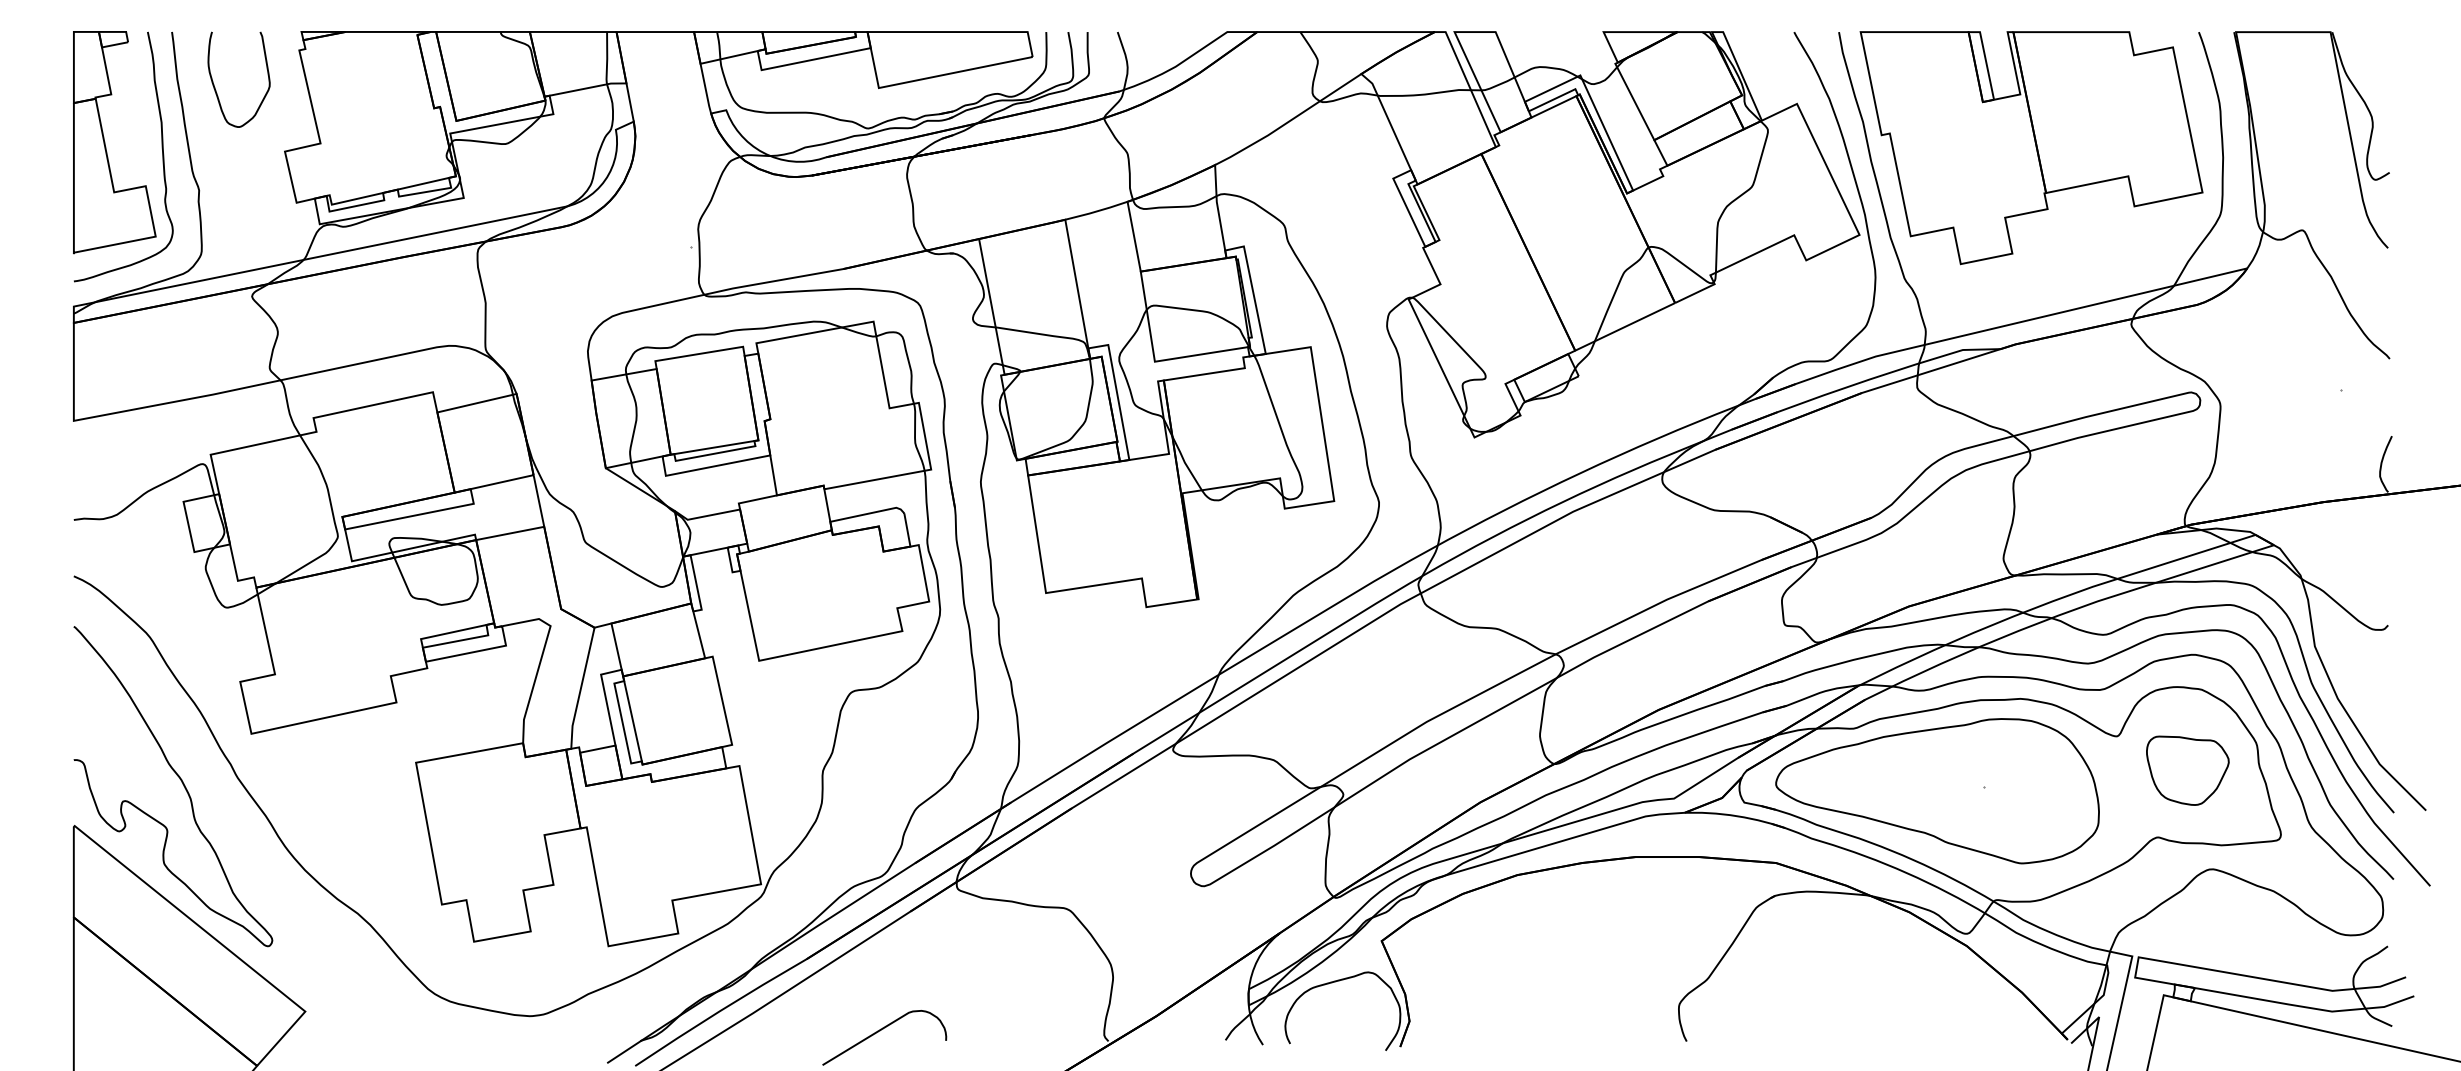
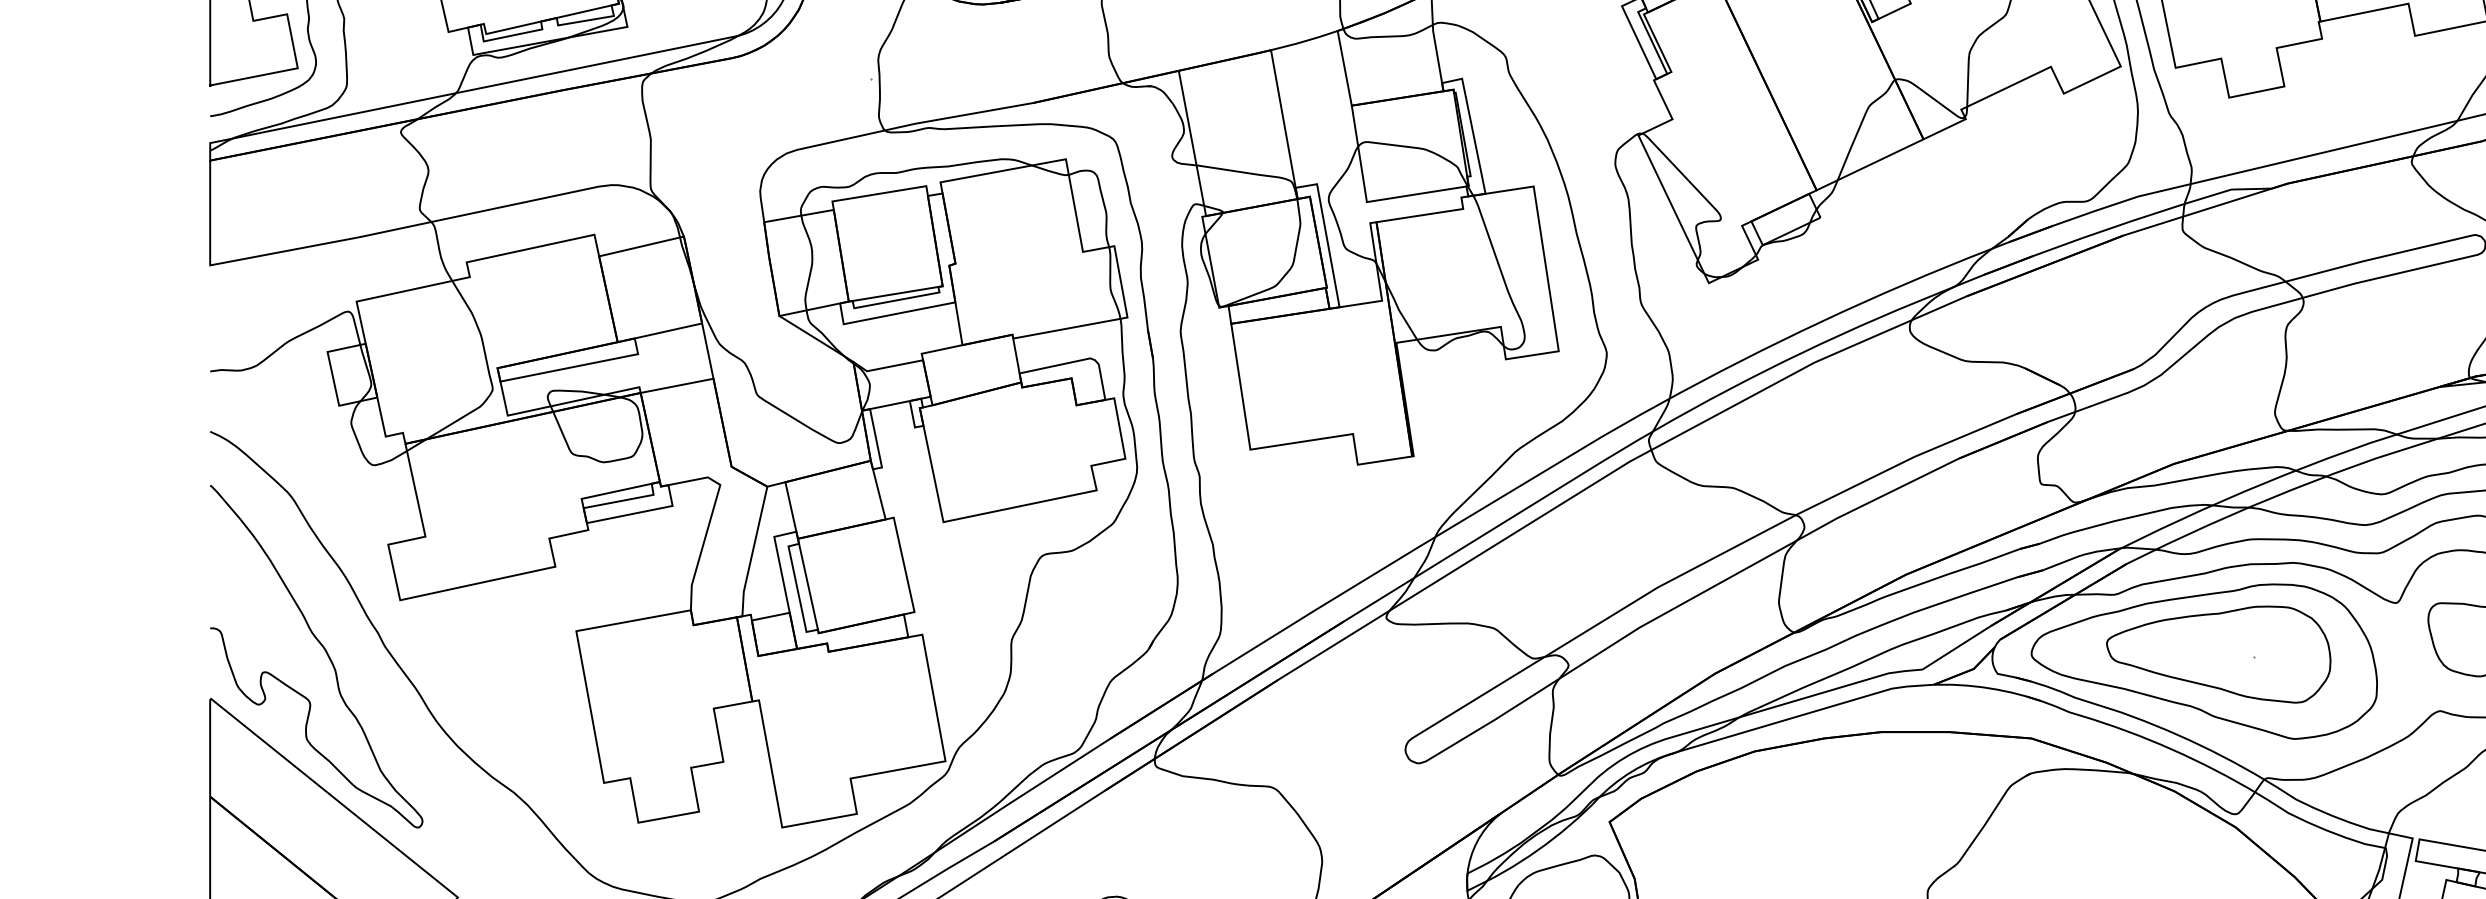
part: (1950, 784) -> (2218, 654), added

